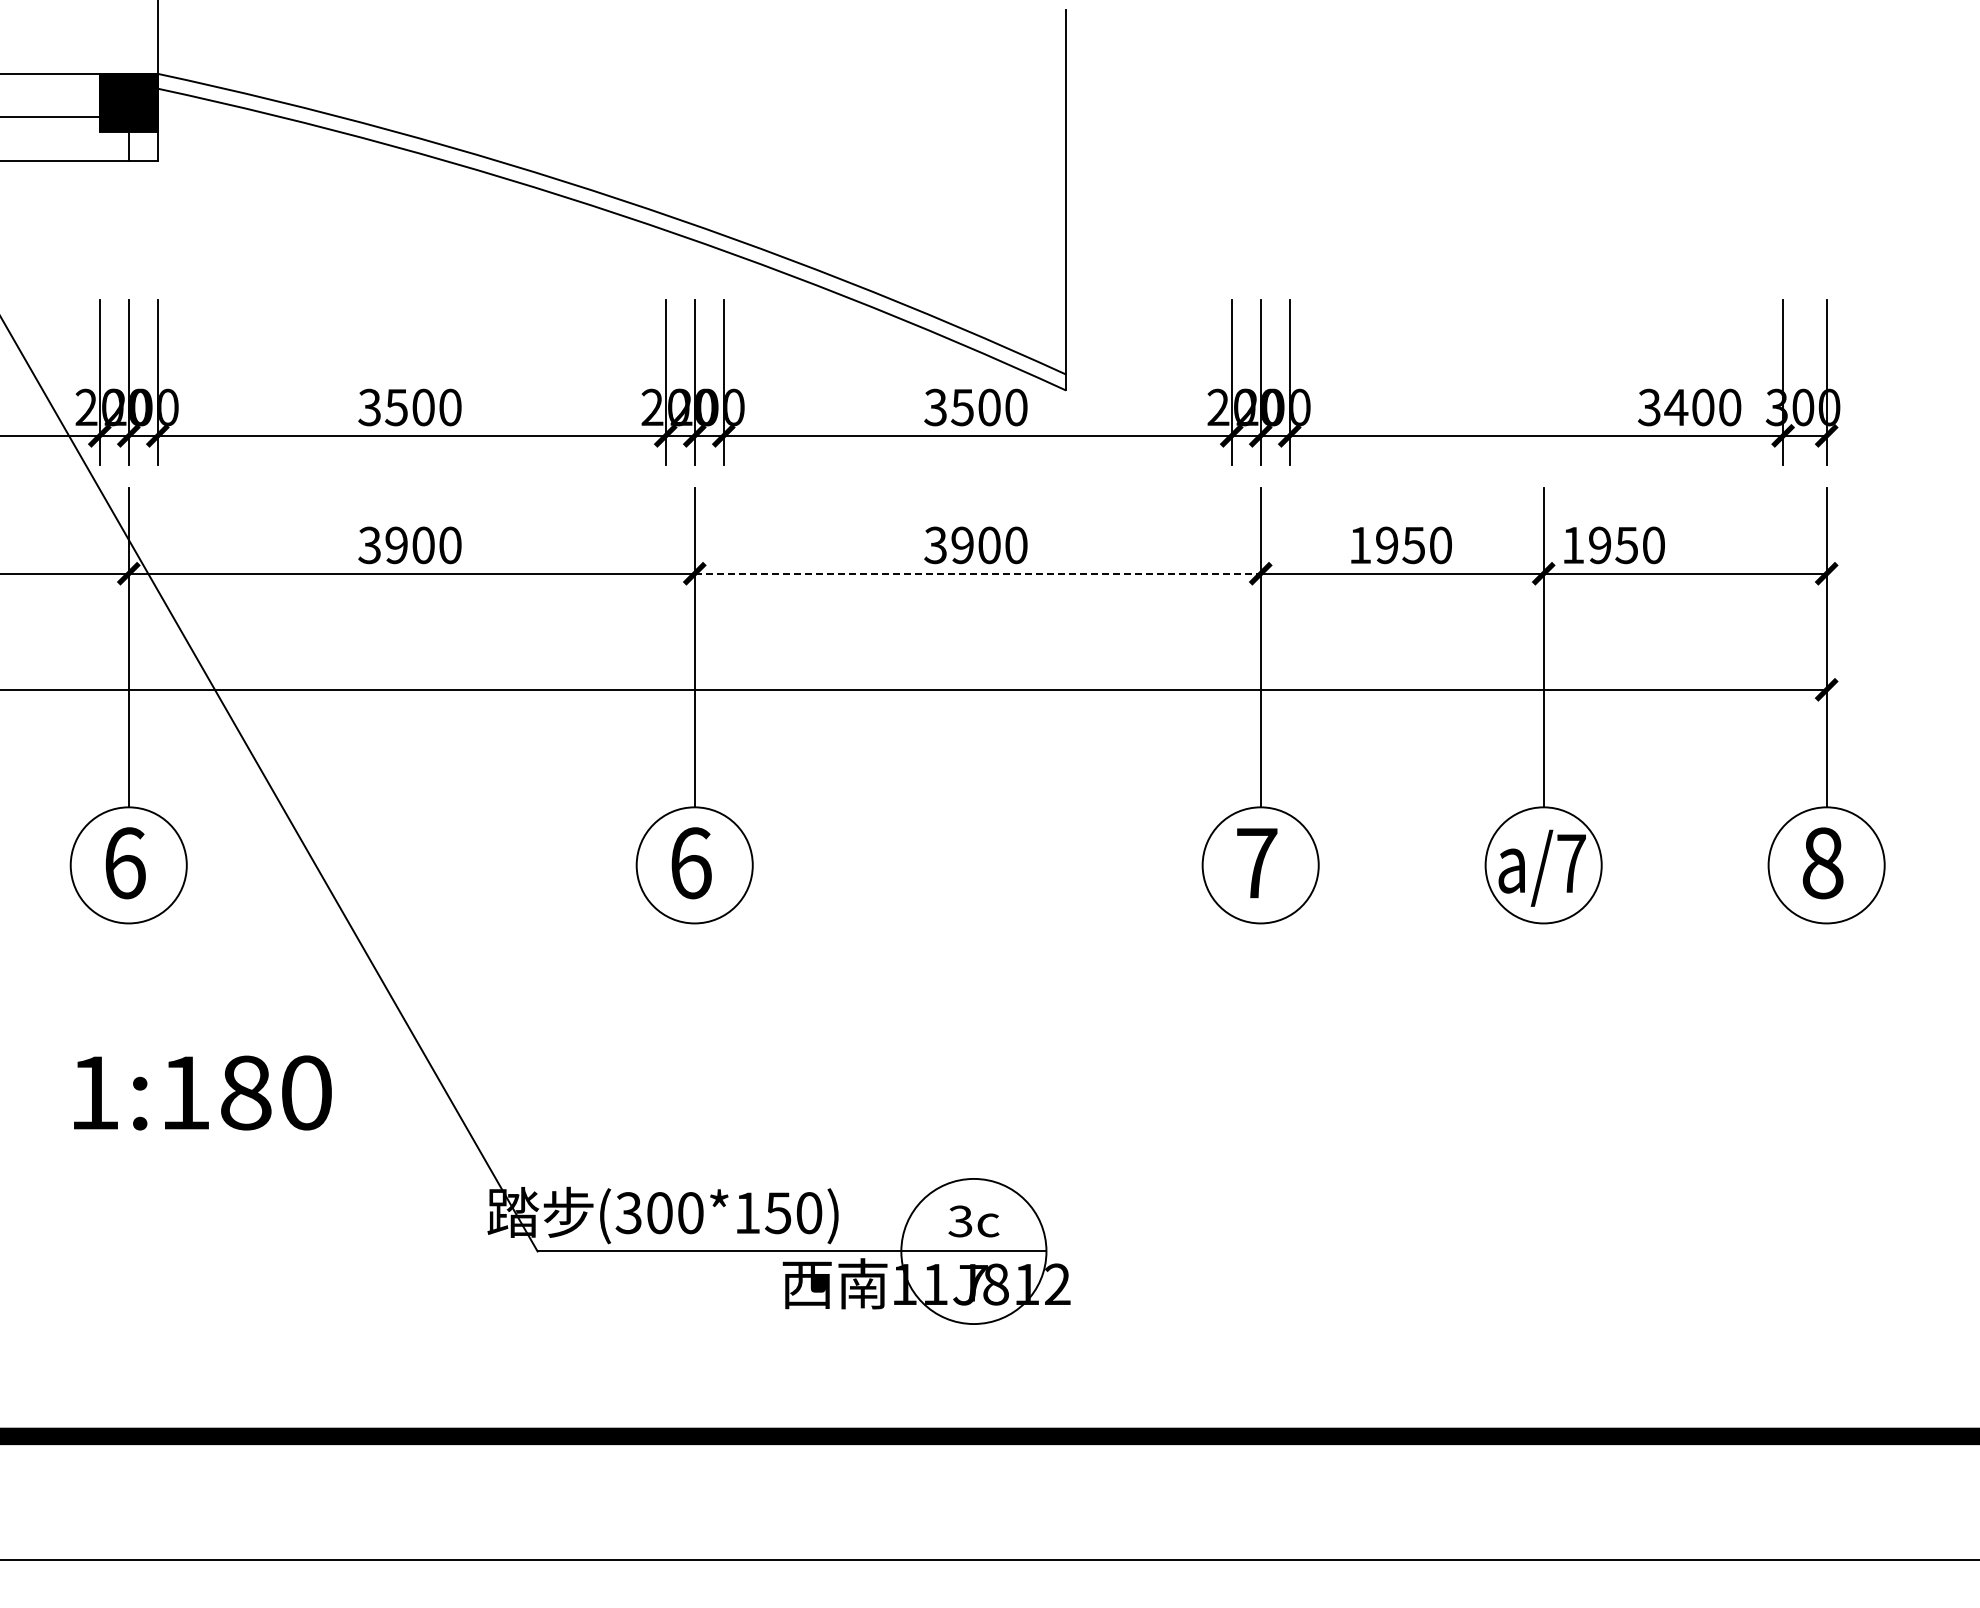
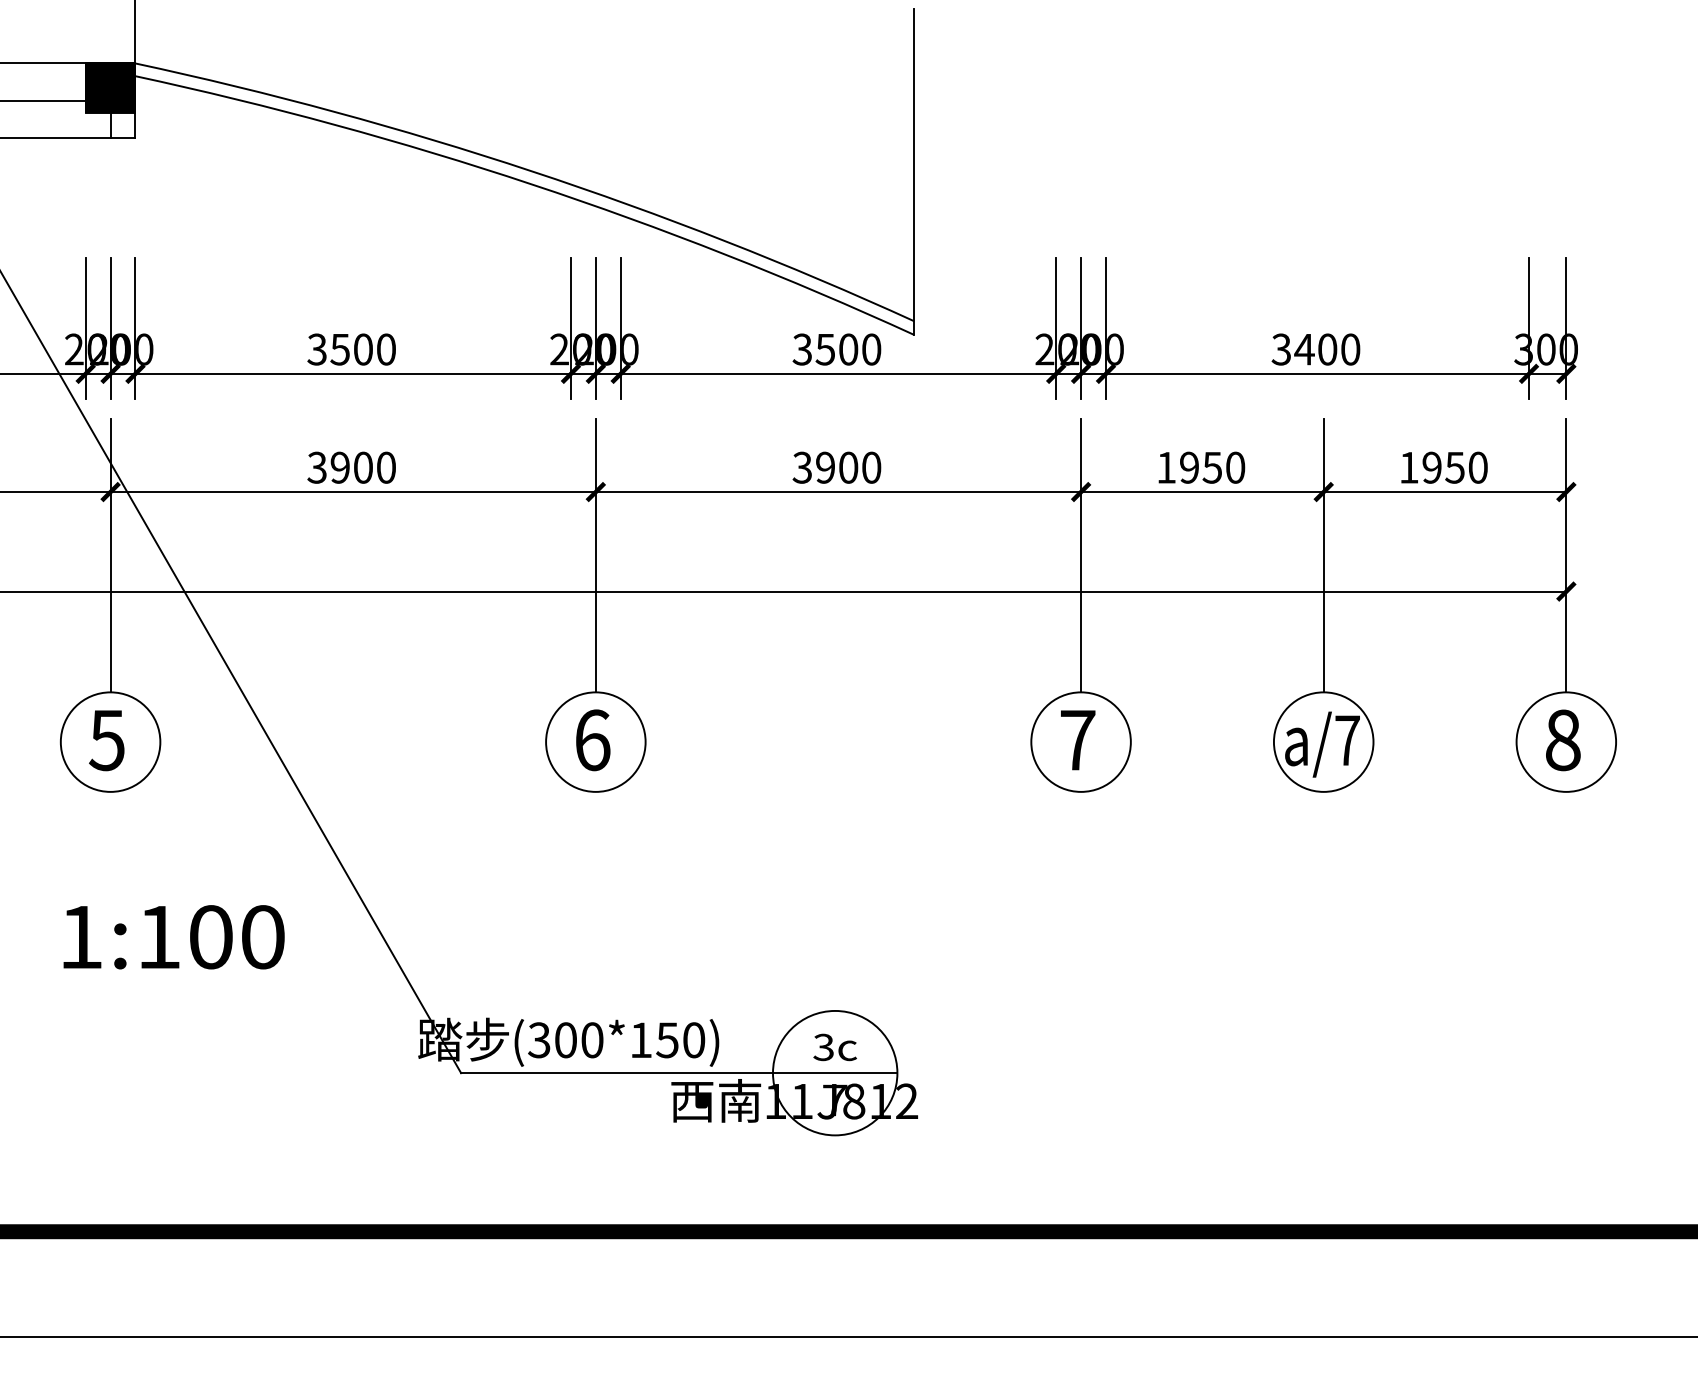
text: (1689, 407) -> (1315, 349), moved
text: (1614, 545) -> (1444, 467), moved
line: (977, 573) -> (838, 491), dashed -> solid
text: (124, 863) -> (106, 740), 6 -> 5
text: (246, 1092) -> (211, 936), 1:180 -> 1:100

